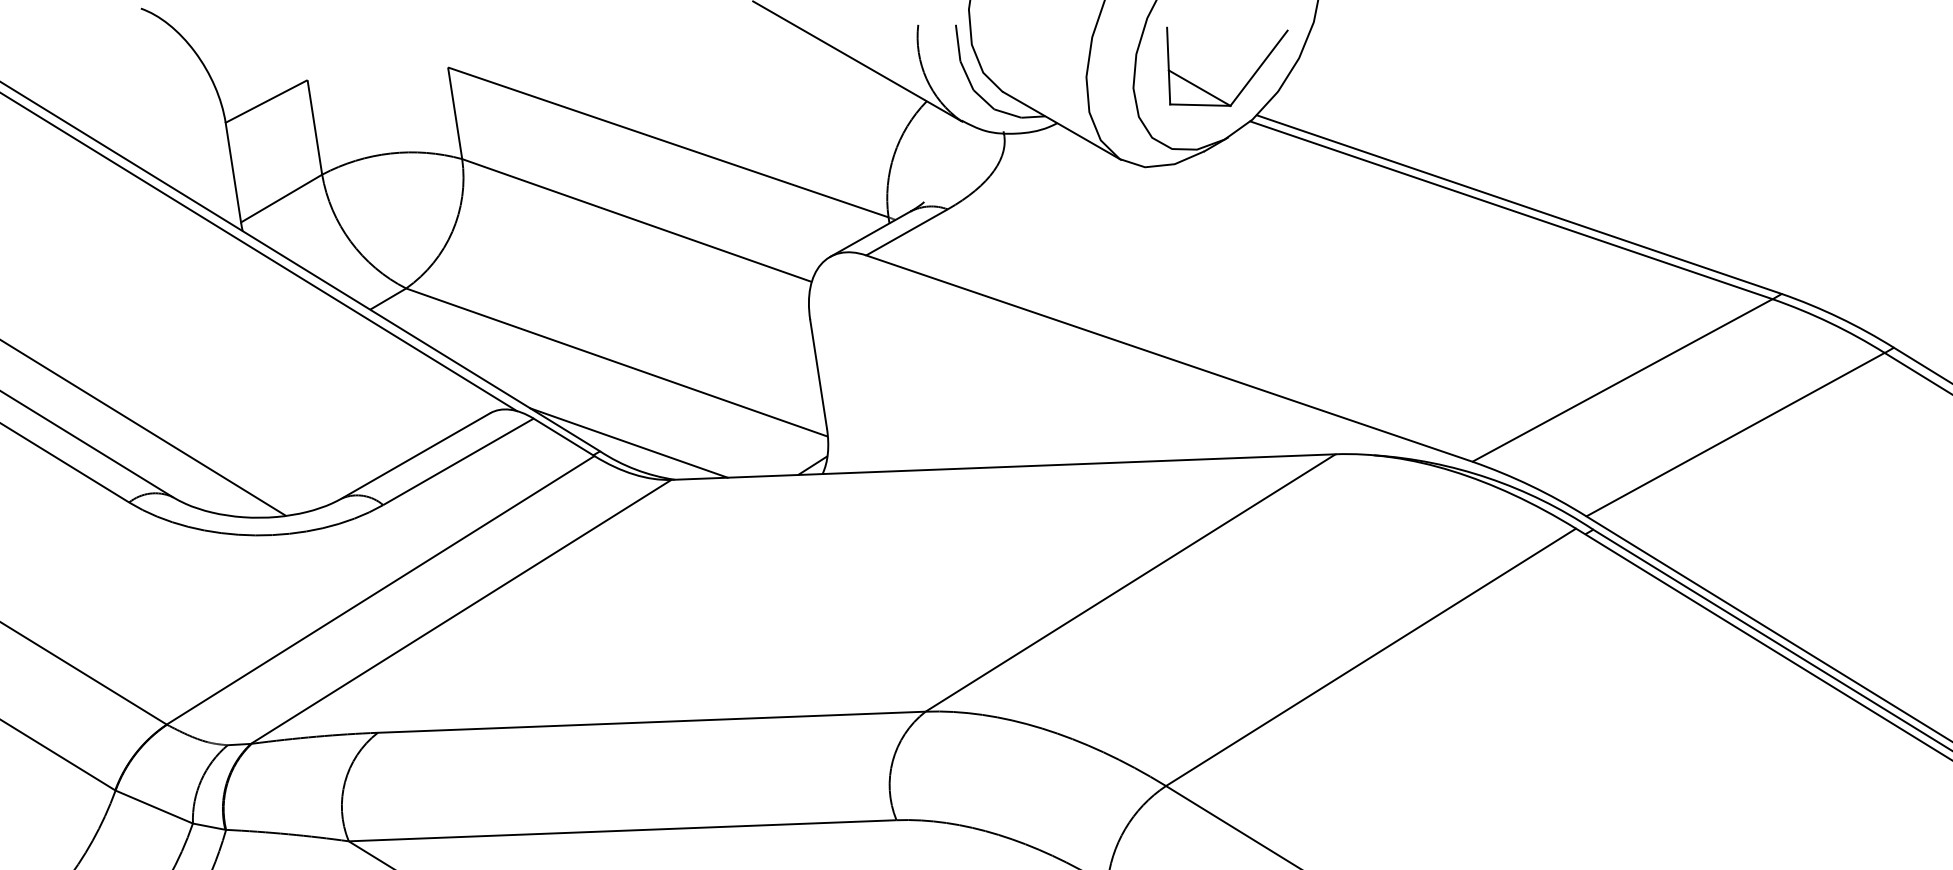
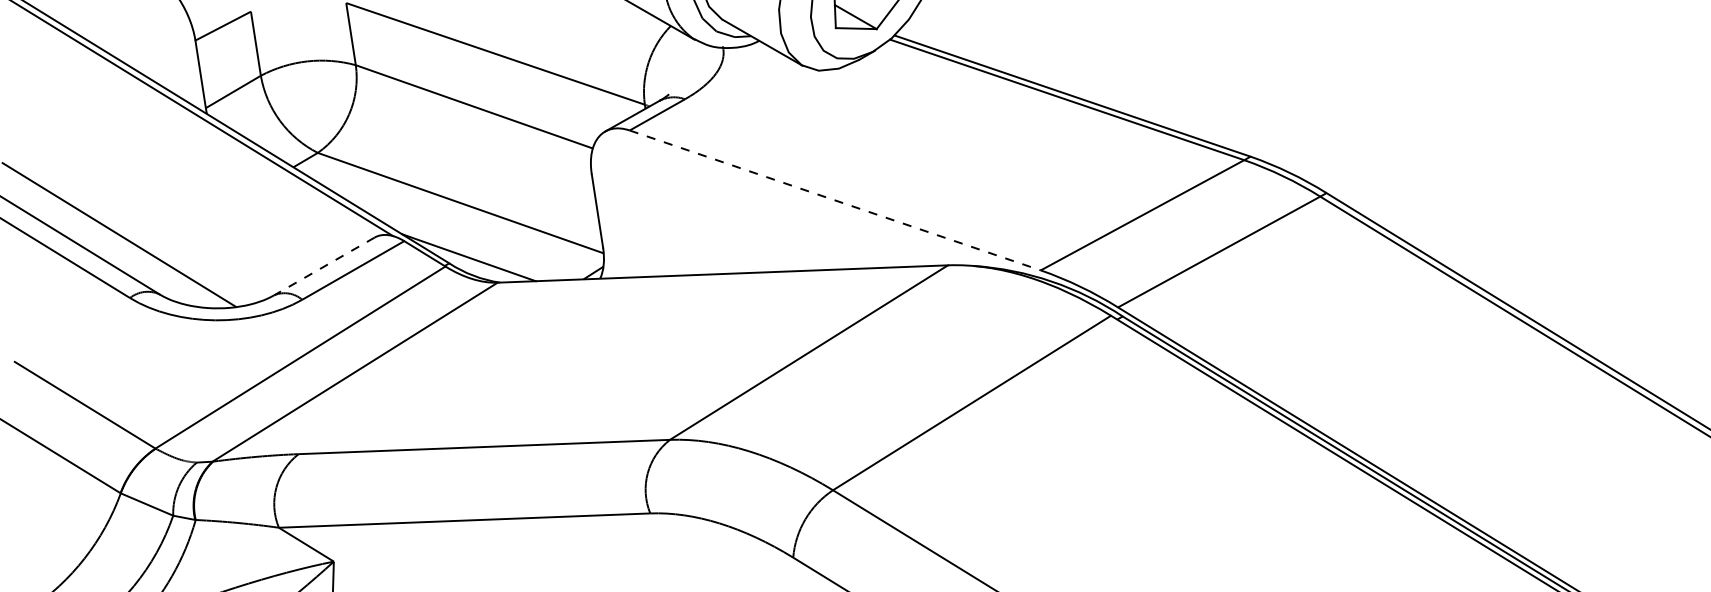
line: (1169, 358) -> (835, 200), solid -> dashed
line: (416, 456) -> (324, 266), solid -> dashed

